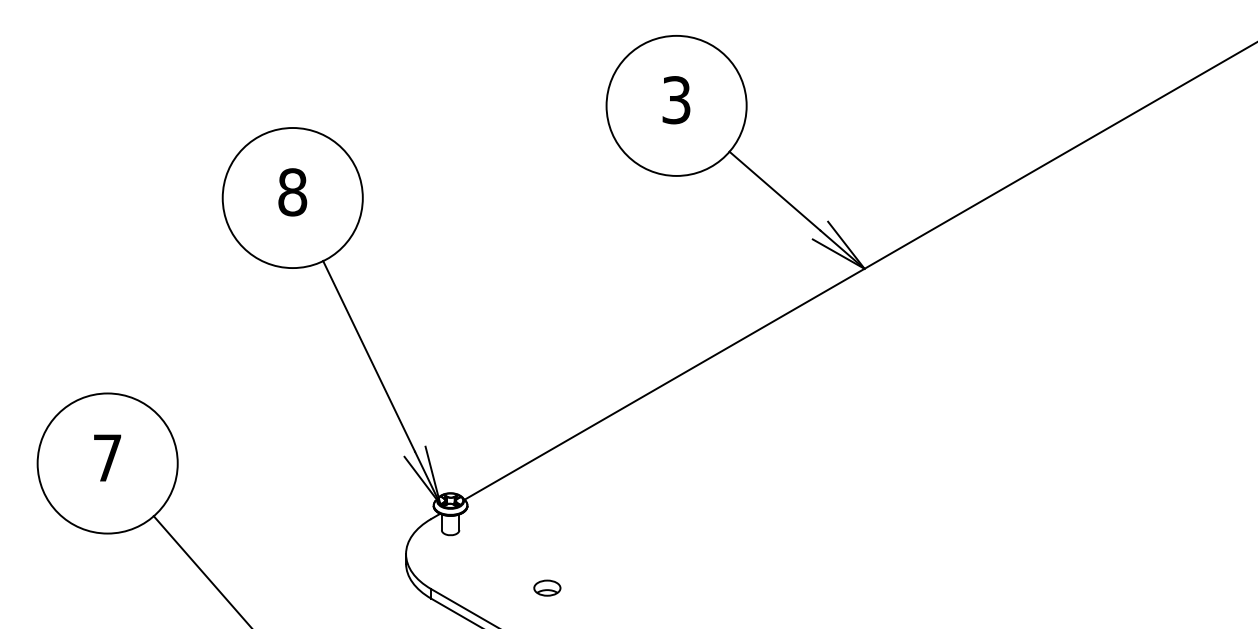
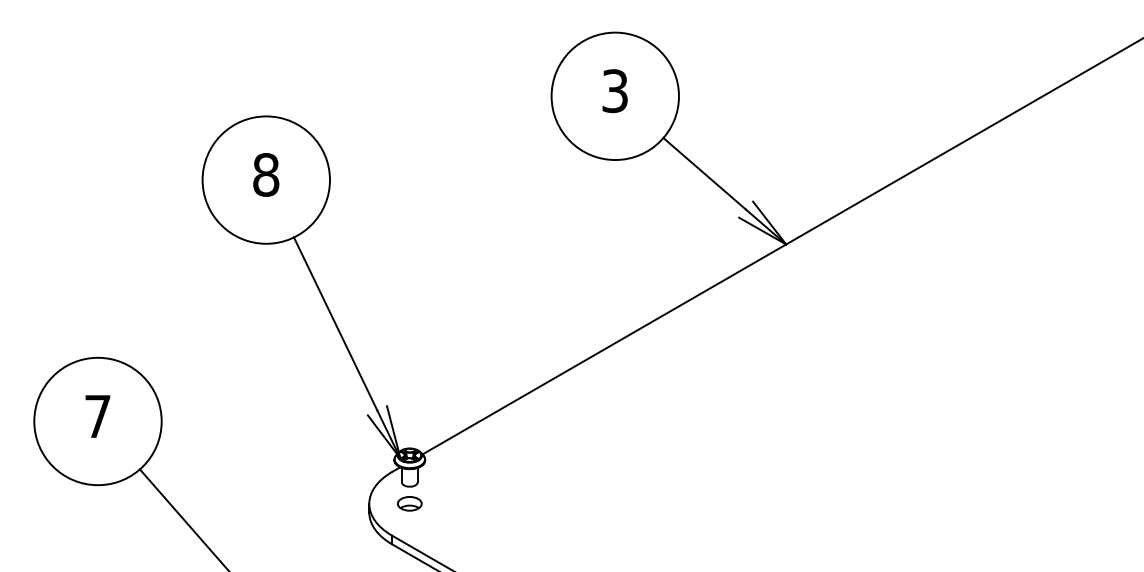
part: (547, 587) -> (409, 503), moved

